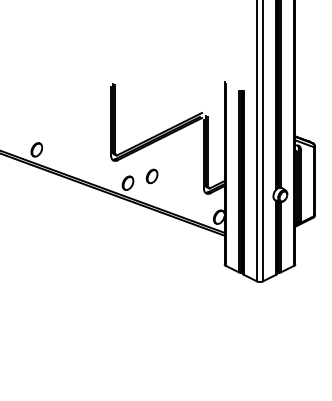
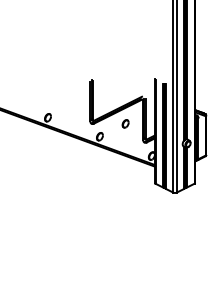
part: (151, 175) -> (125, 123), moved

